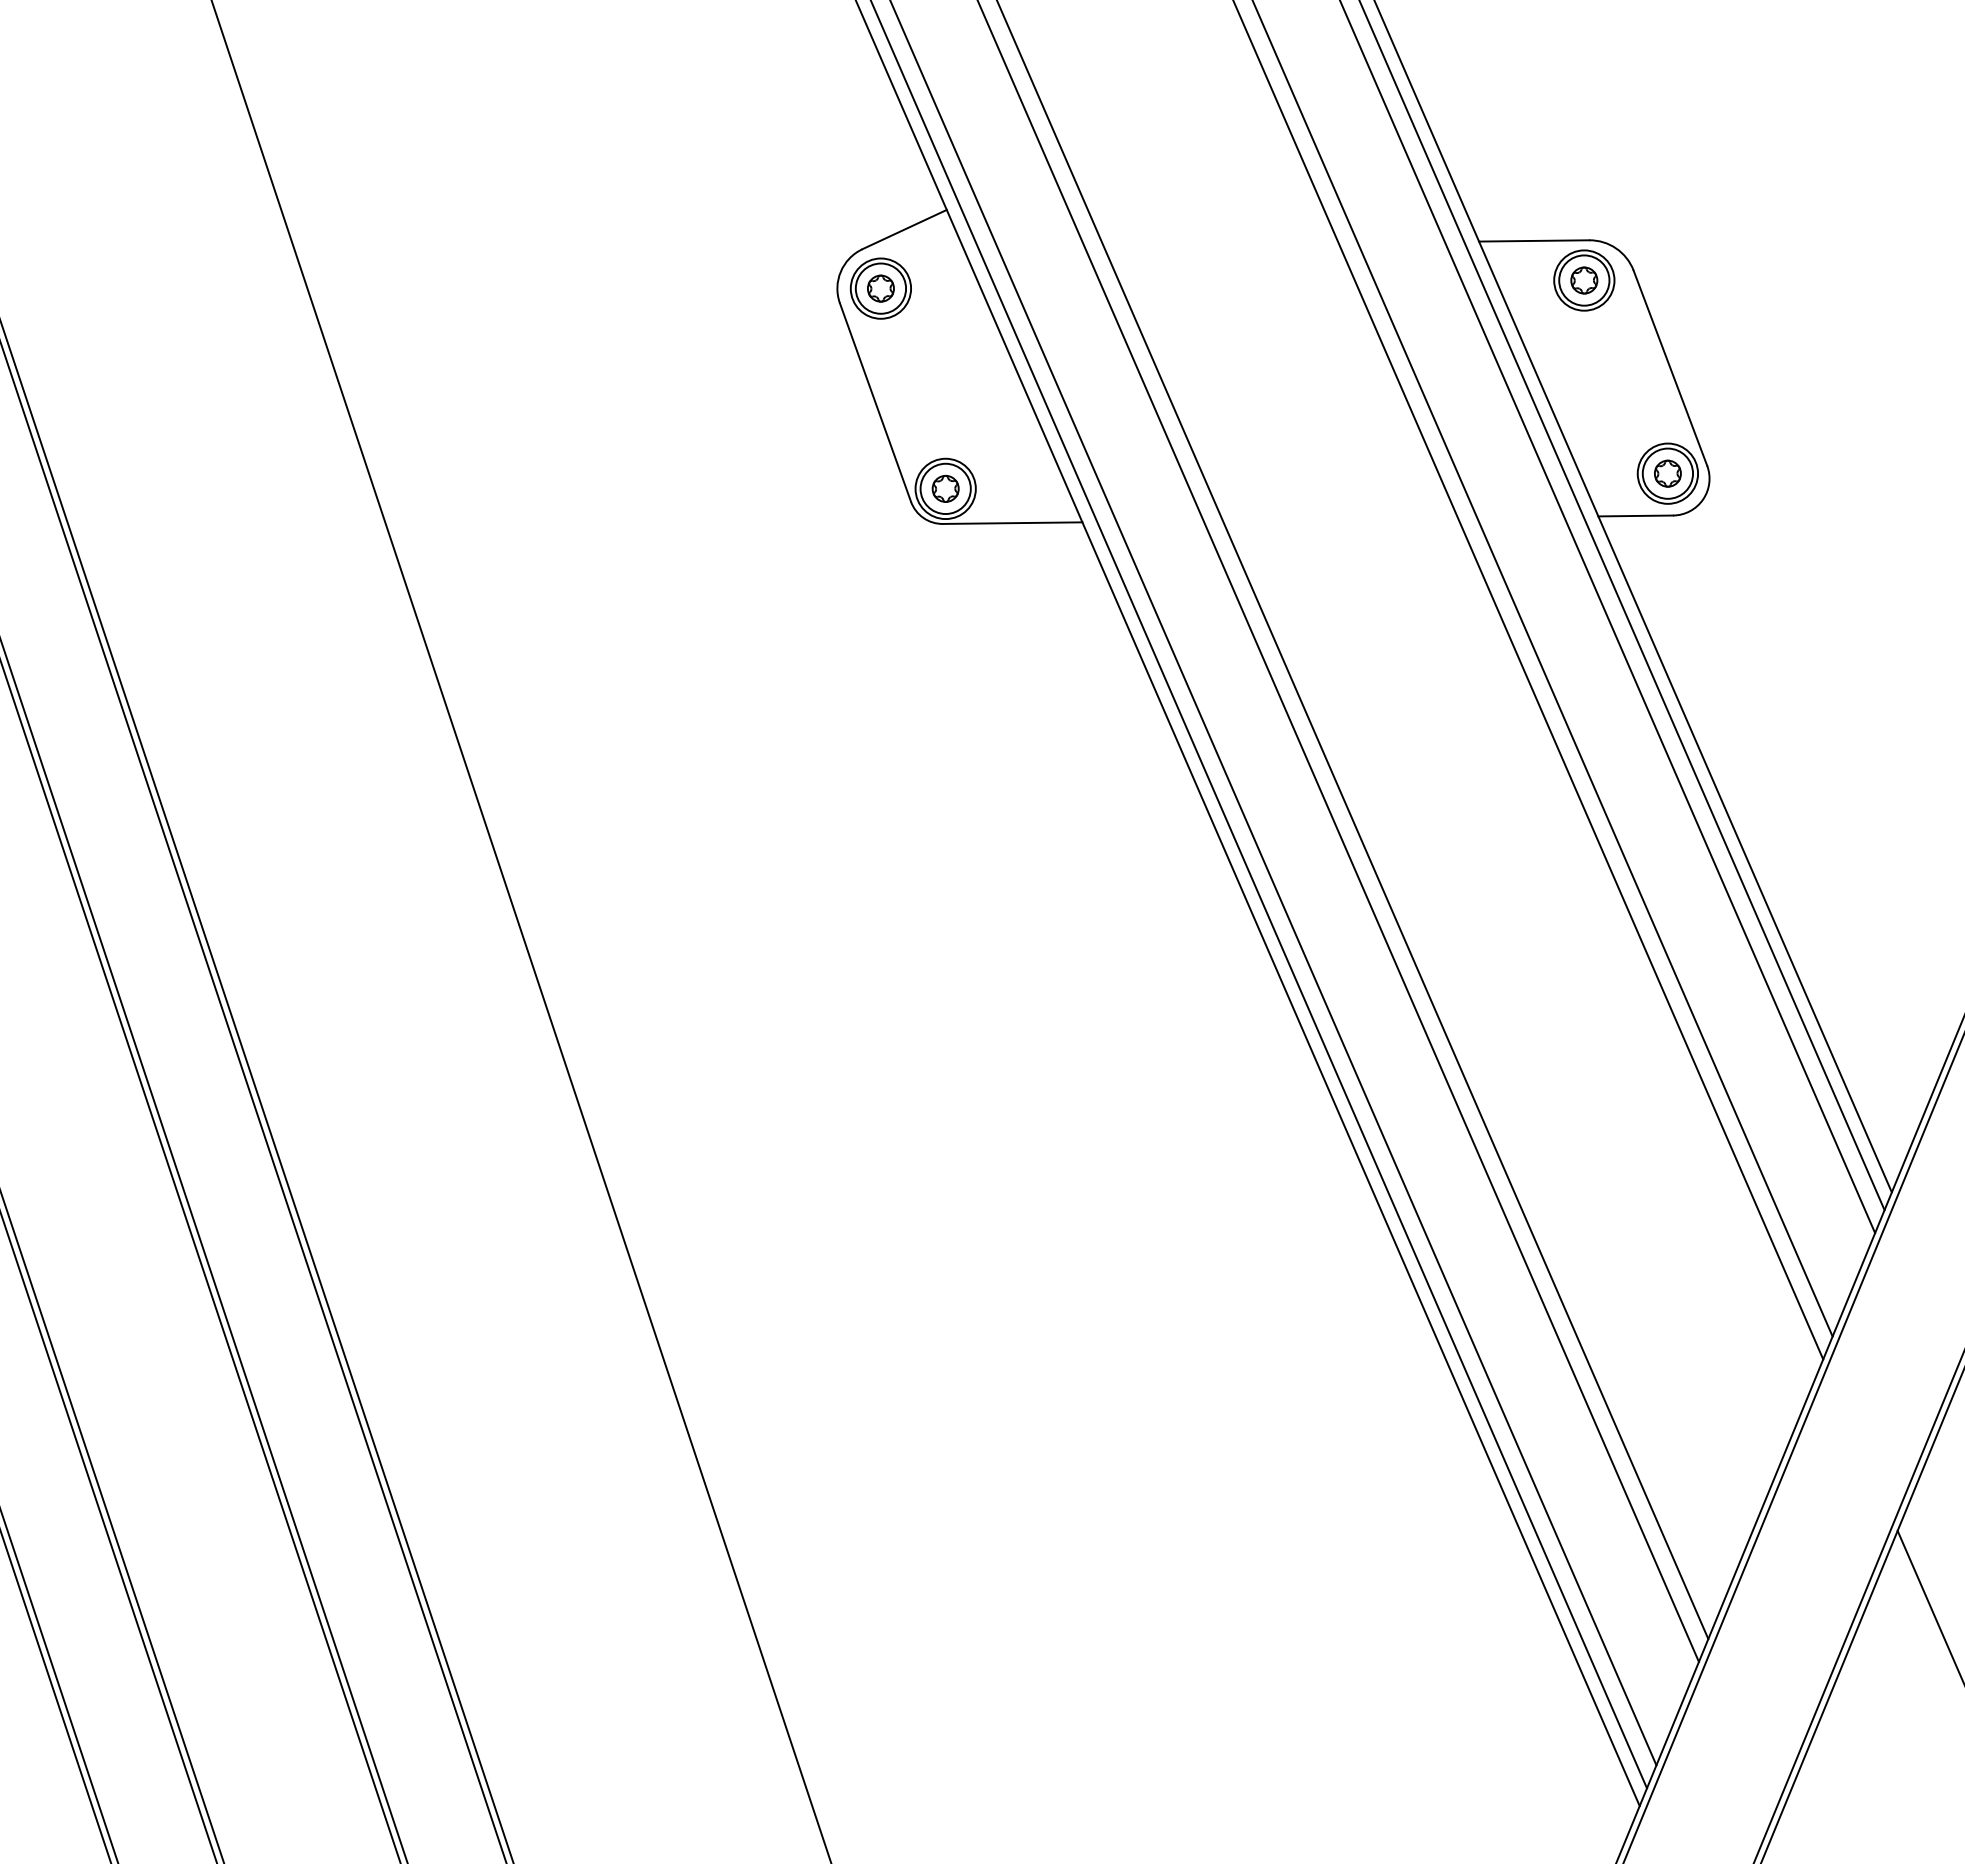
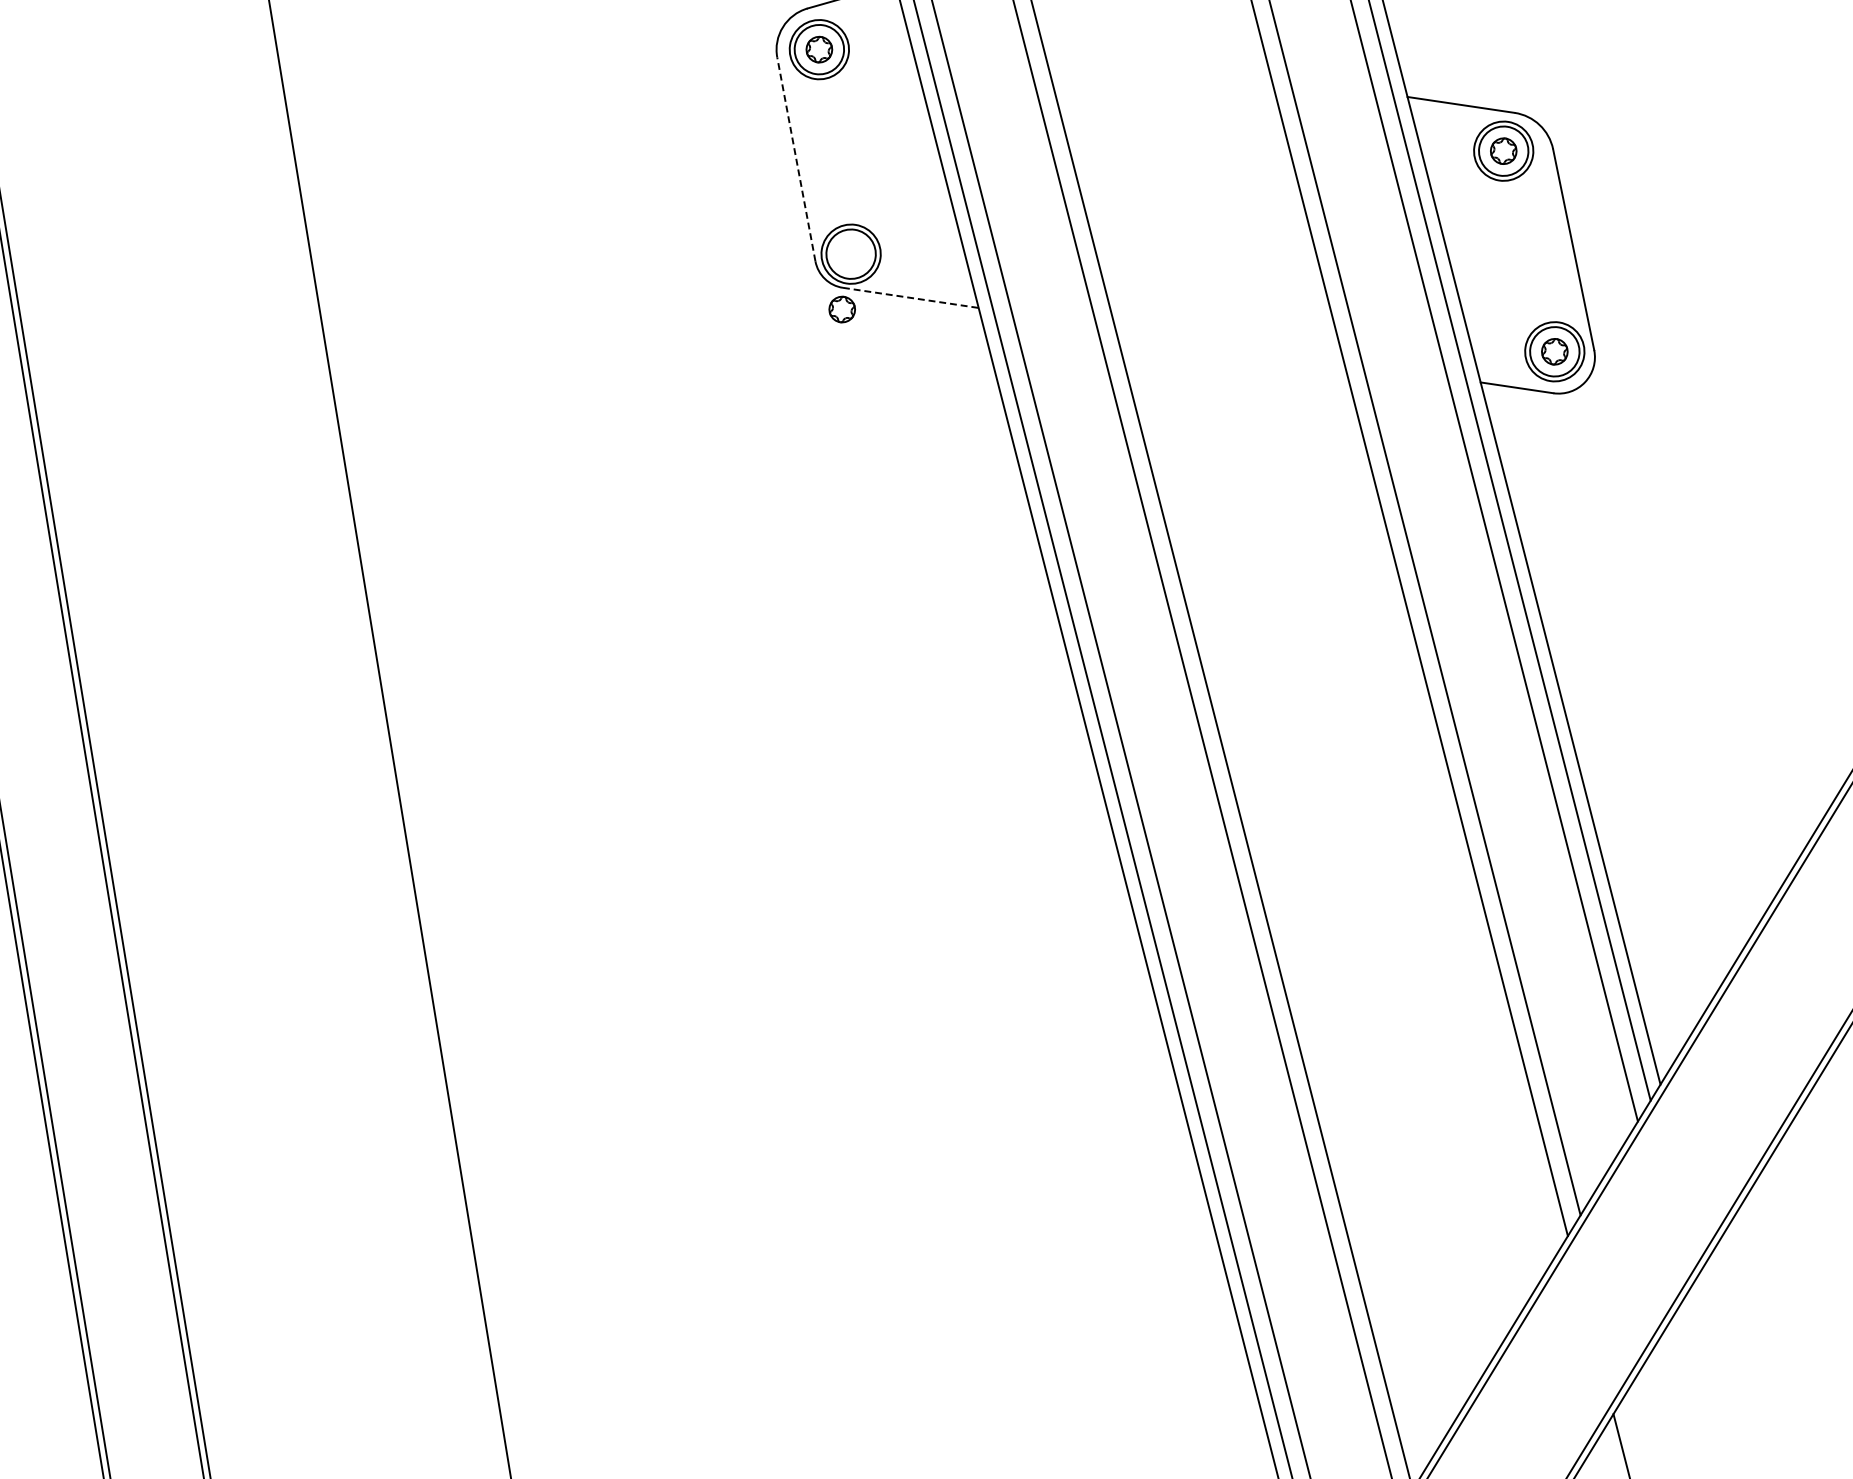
line: (875, 402) -> (796, 159), solid -> dashed
part: (945, 488) -> (842, 309), moved
line: (1012, 523) -> (910, 298), solid -> dashed

